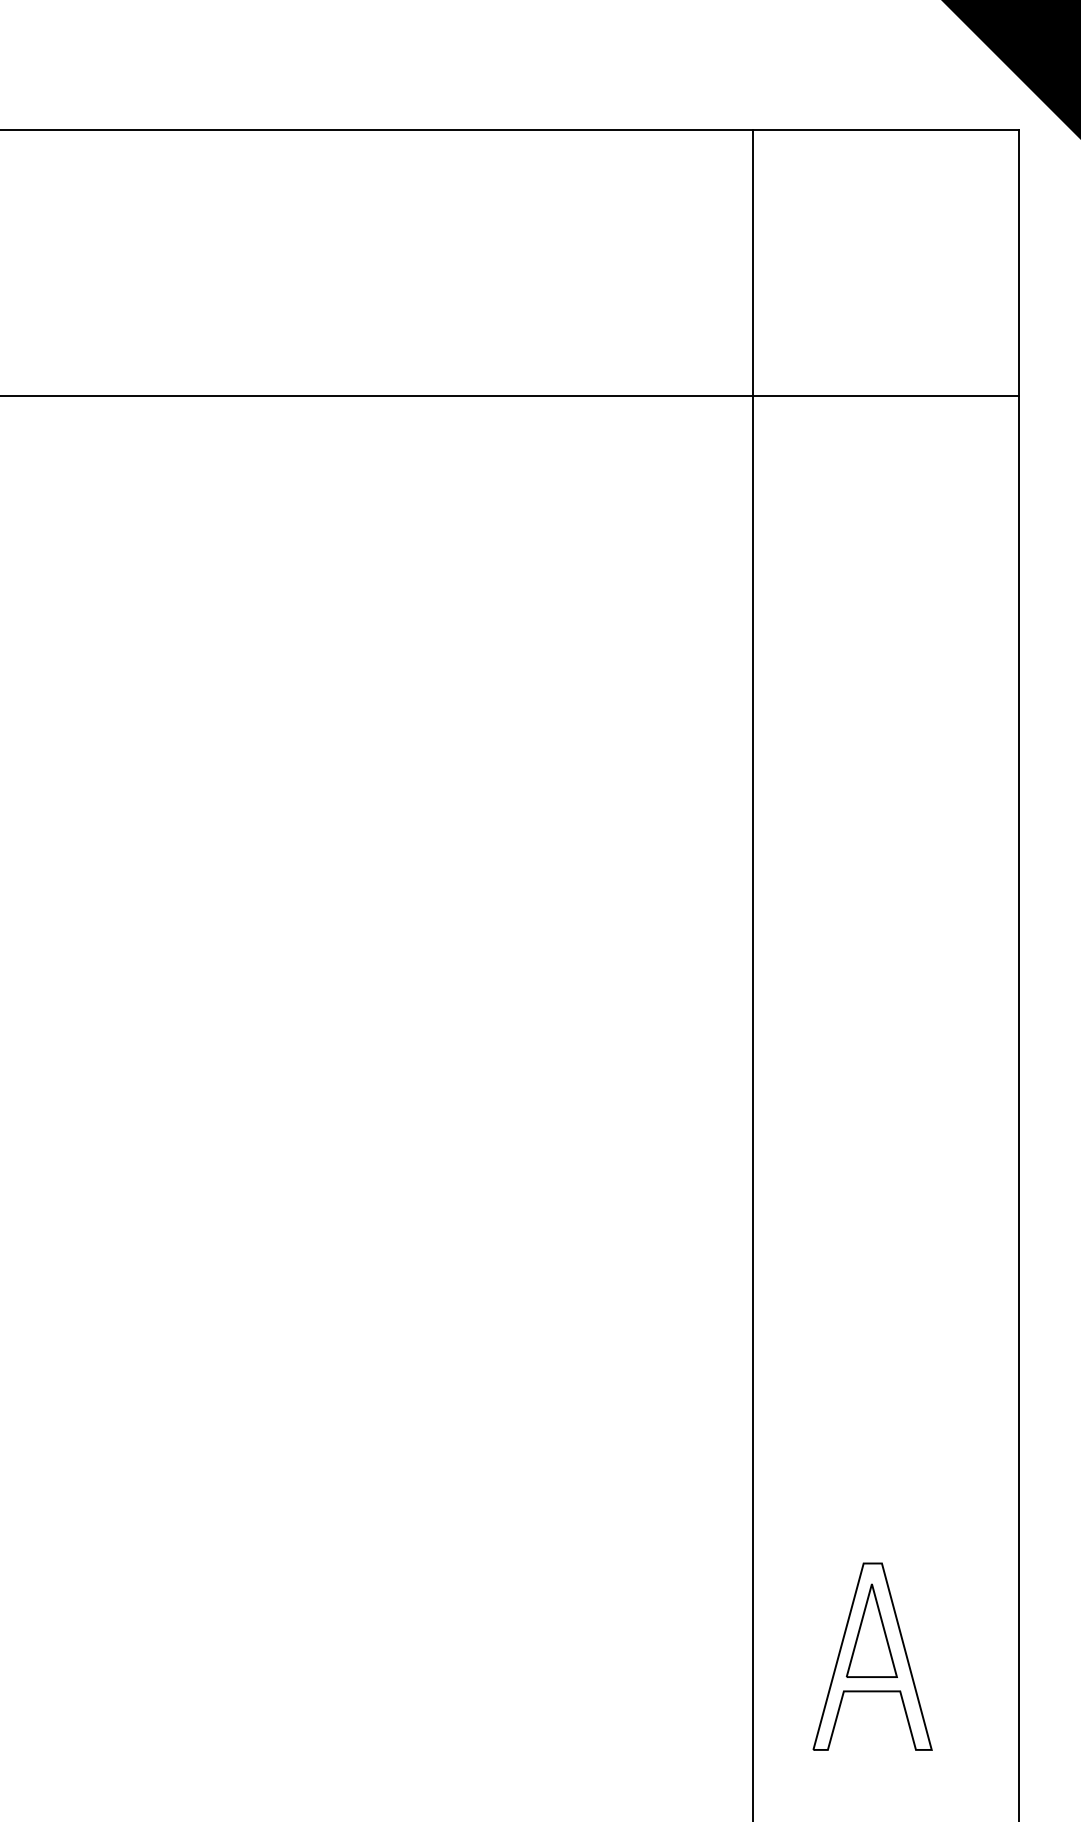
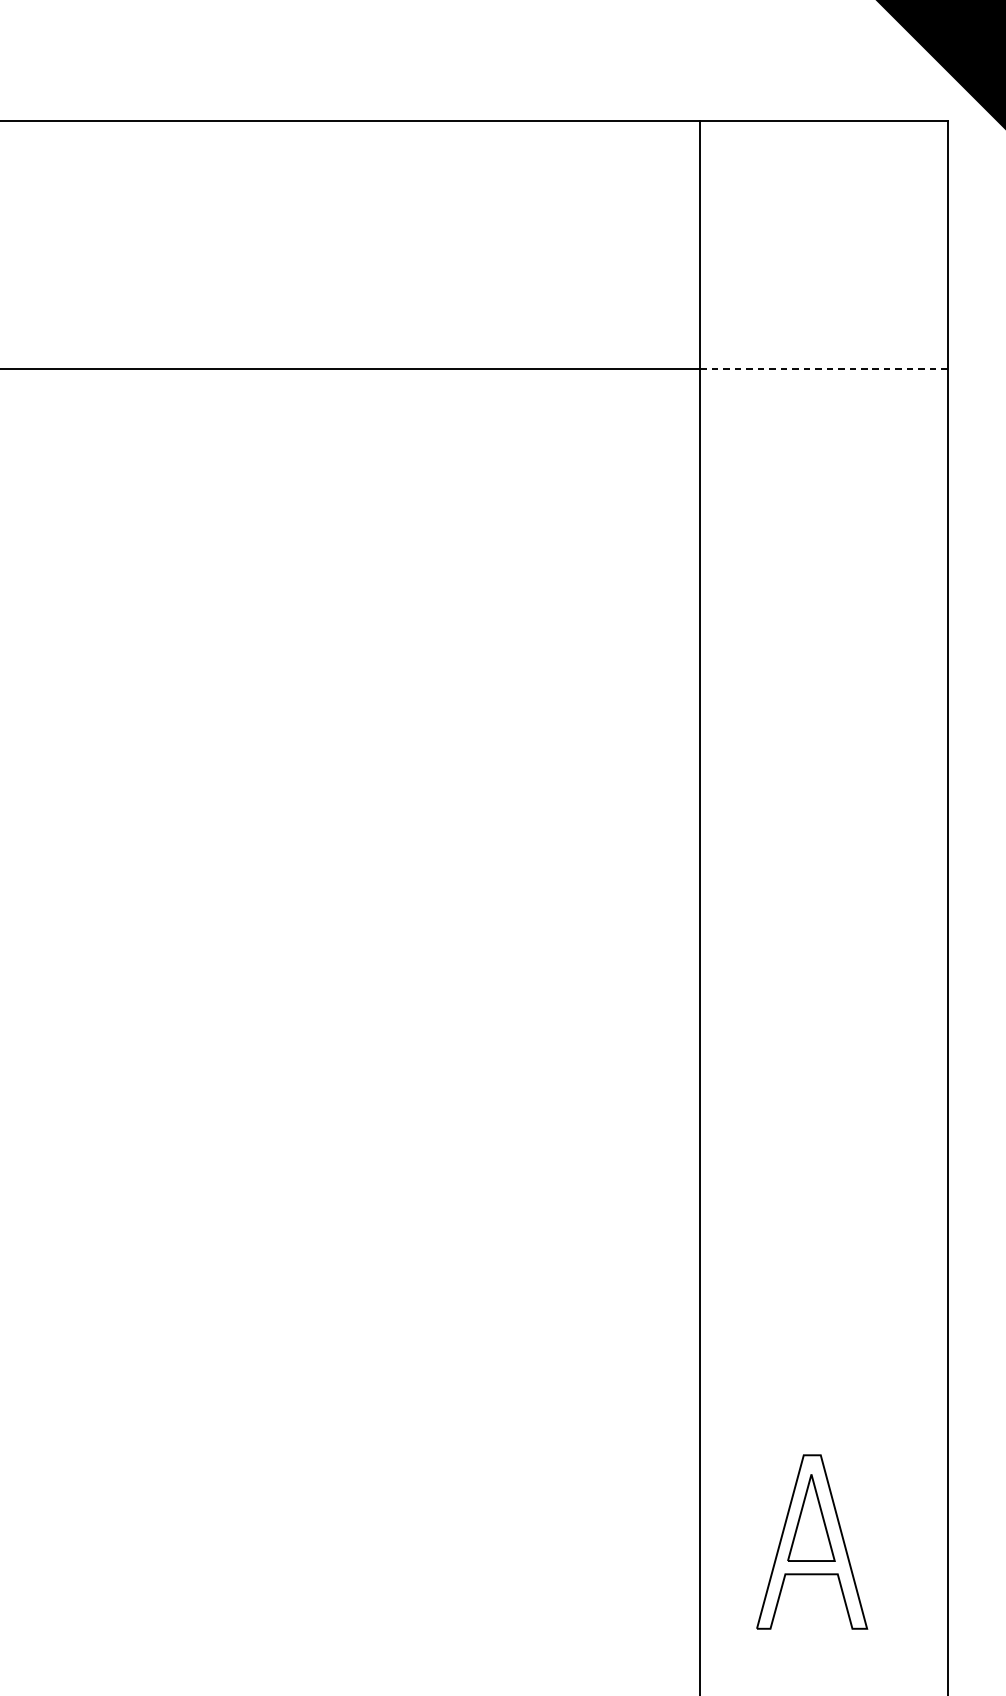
line: (886, 396) -> (825, 369), solid -> dashed

